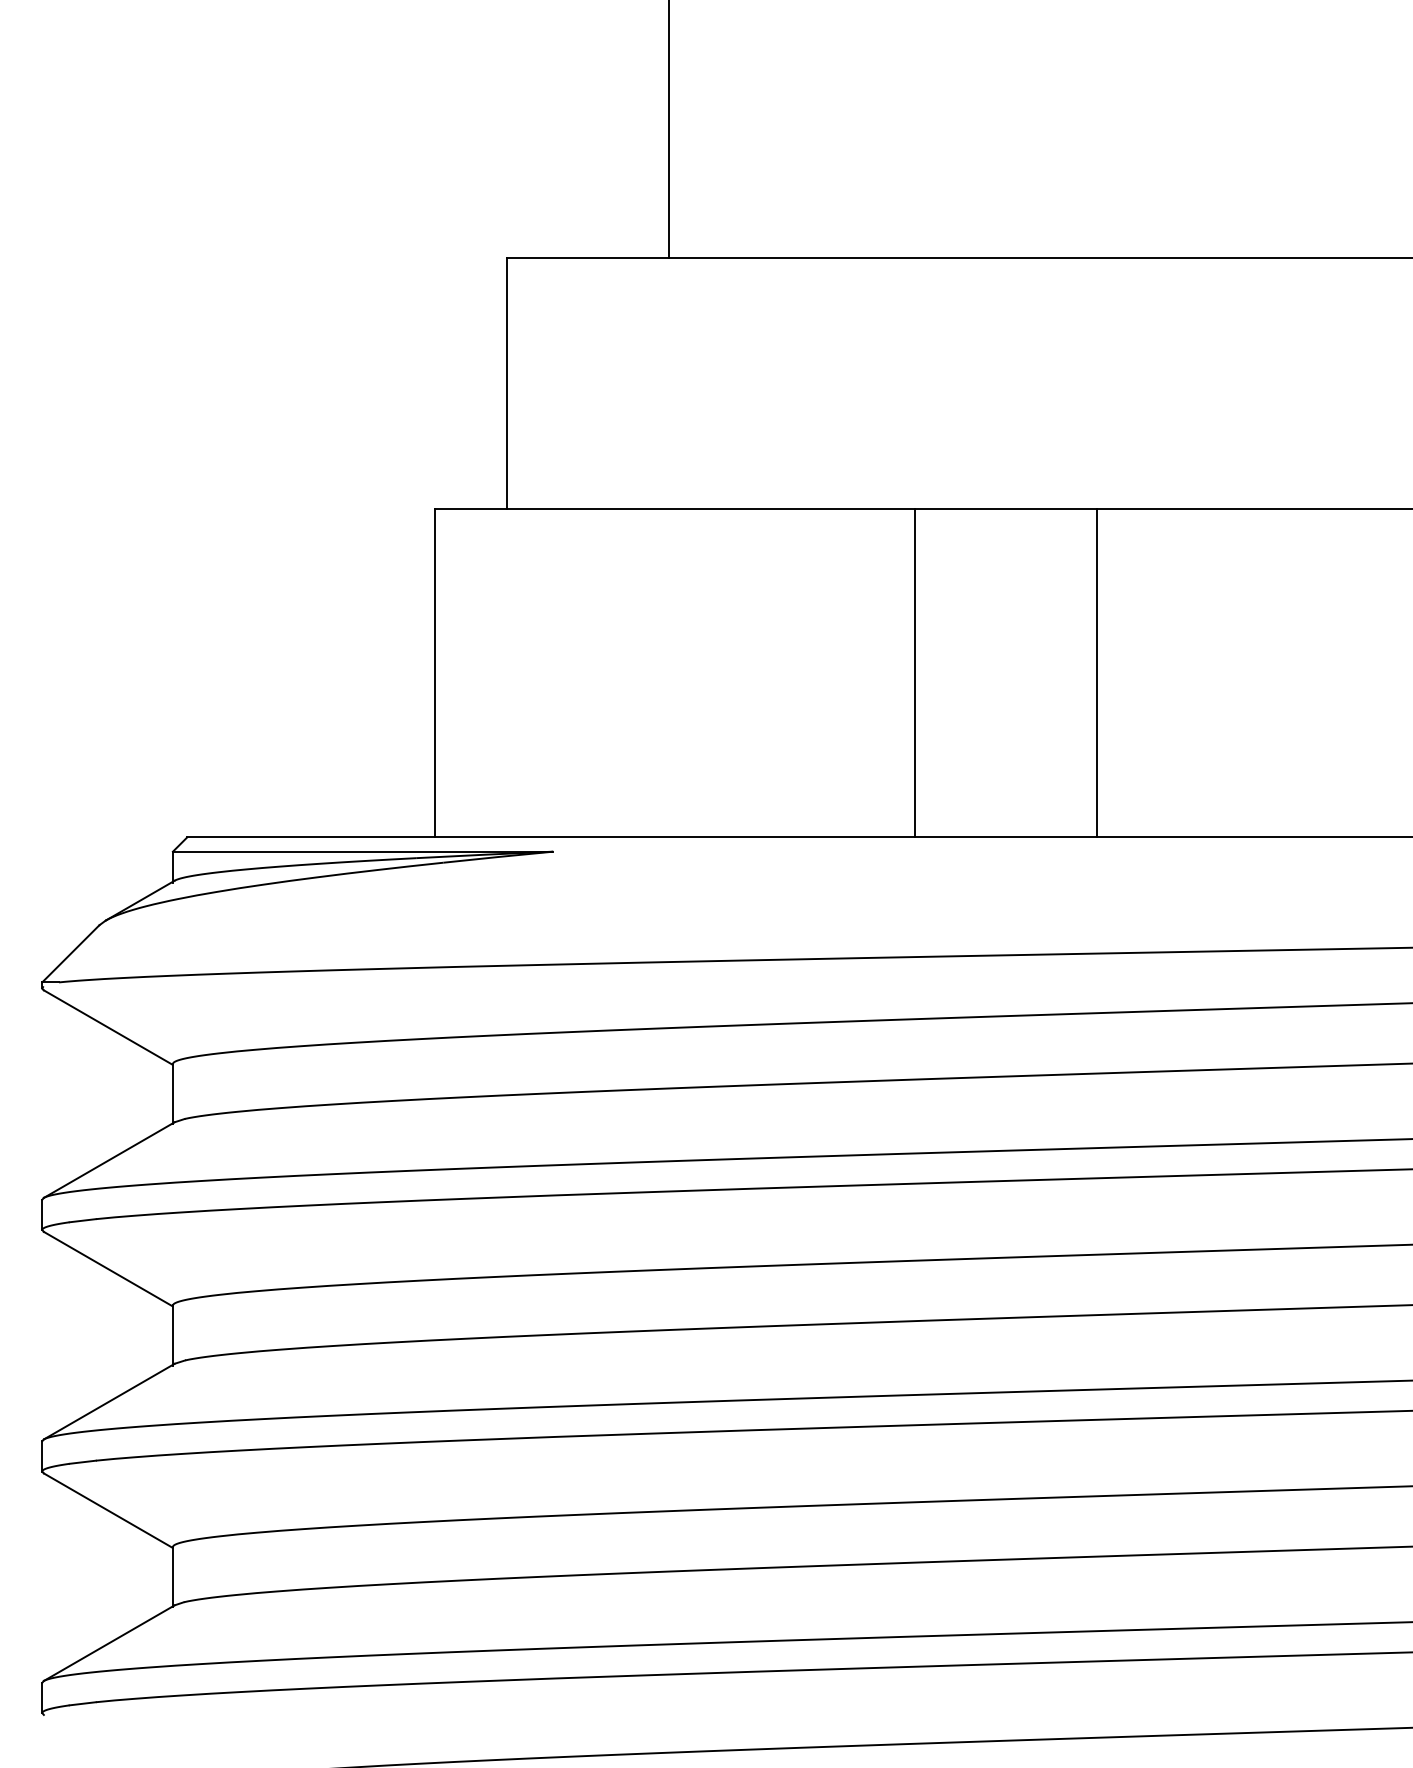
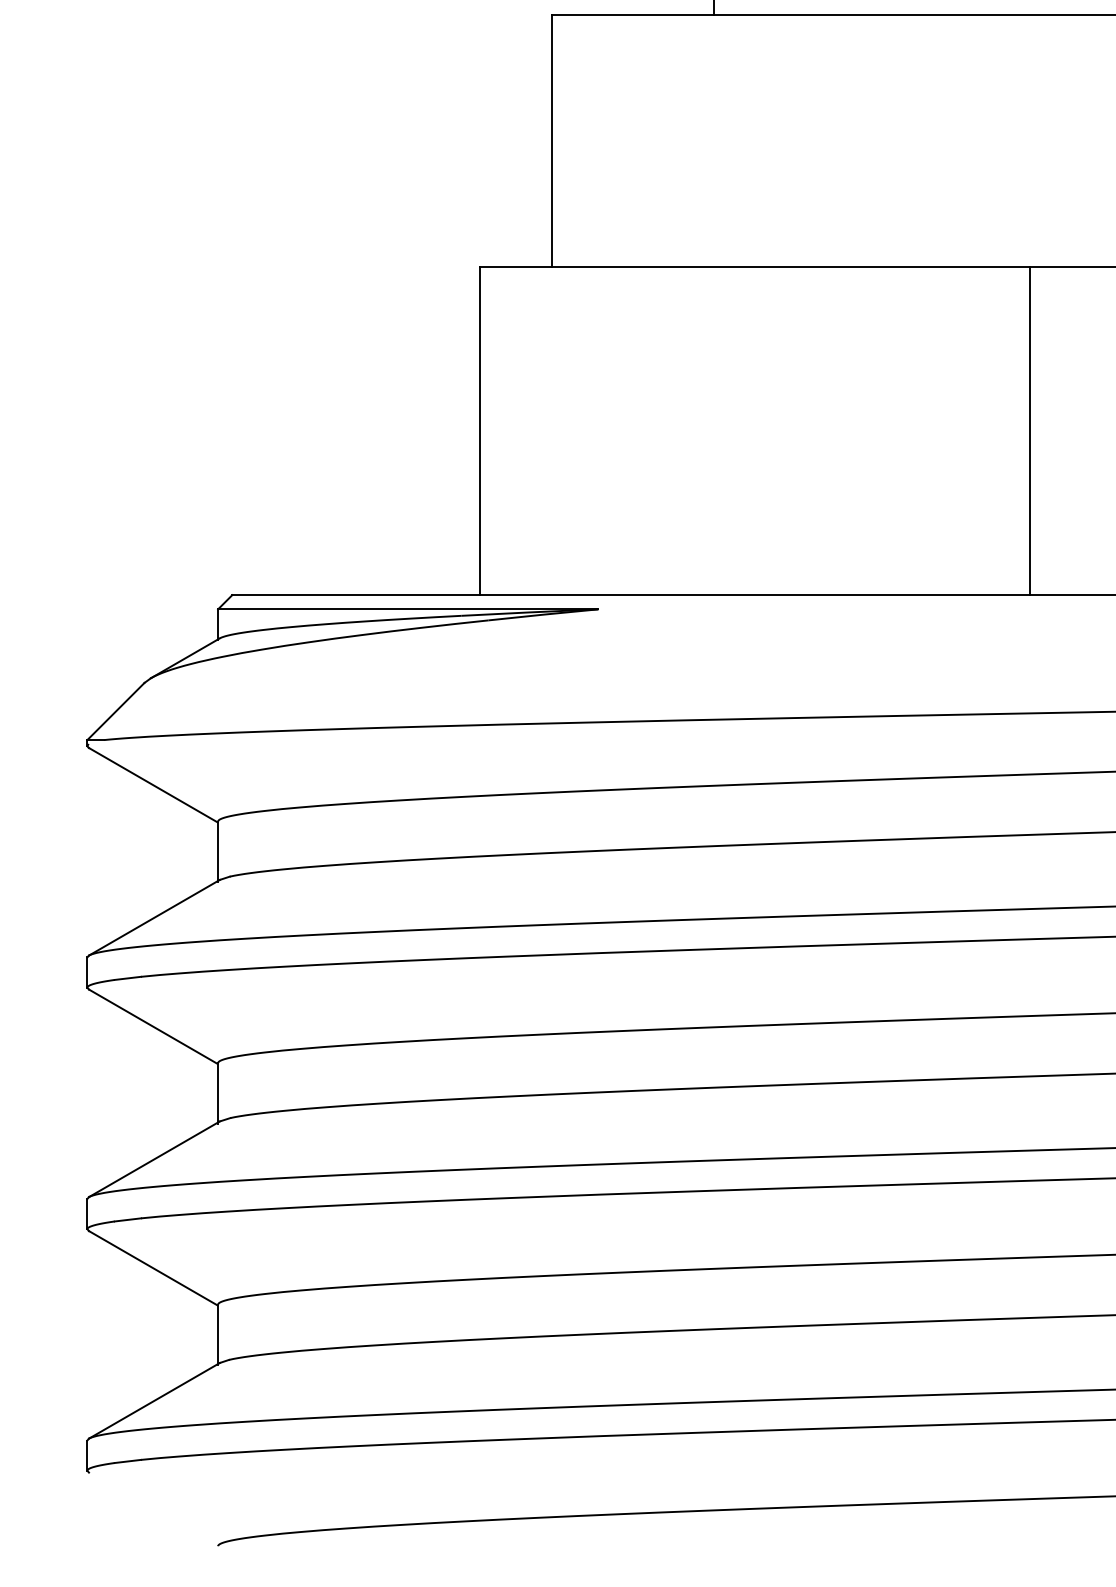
line: (914, 673) -> (1029, 431), moved

